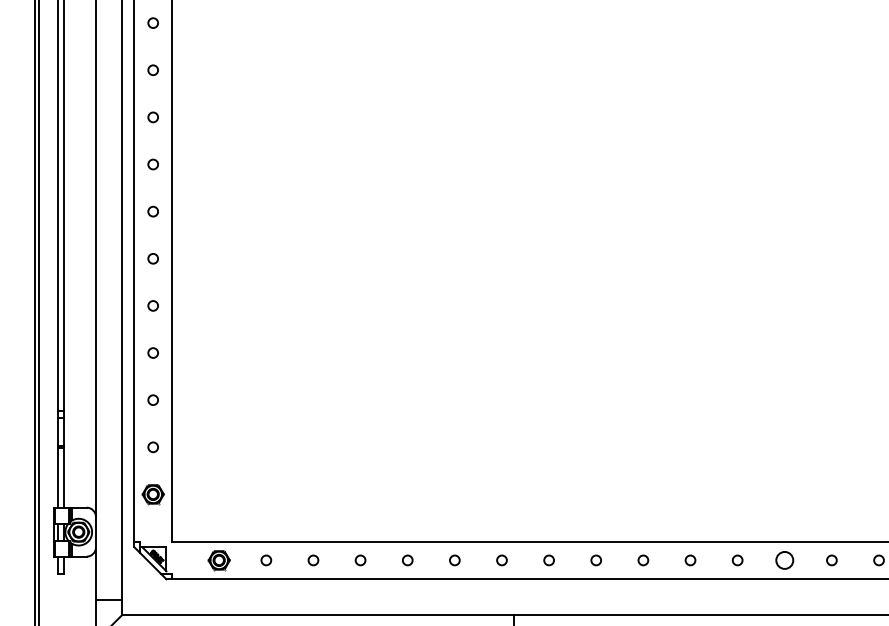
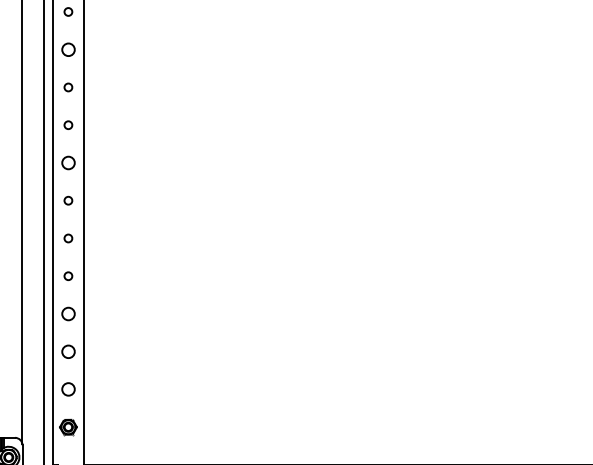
circle: (152, 22) -> (67, 49), size x1.6
circle: (152, 164) -> (67, 162), size x1.6
circle: (152, 352) -> (67, 313), size x1.6
circle: (152, 399) -> (67, 351), size x1.6
circle: (152, 447) -> (67, 389), size x1.6

